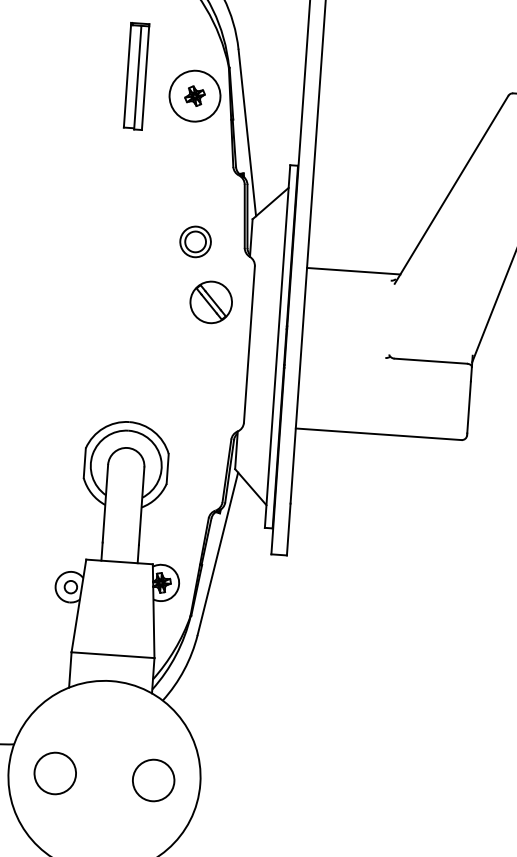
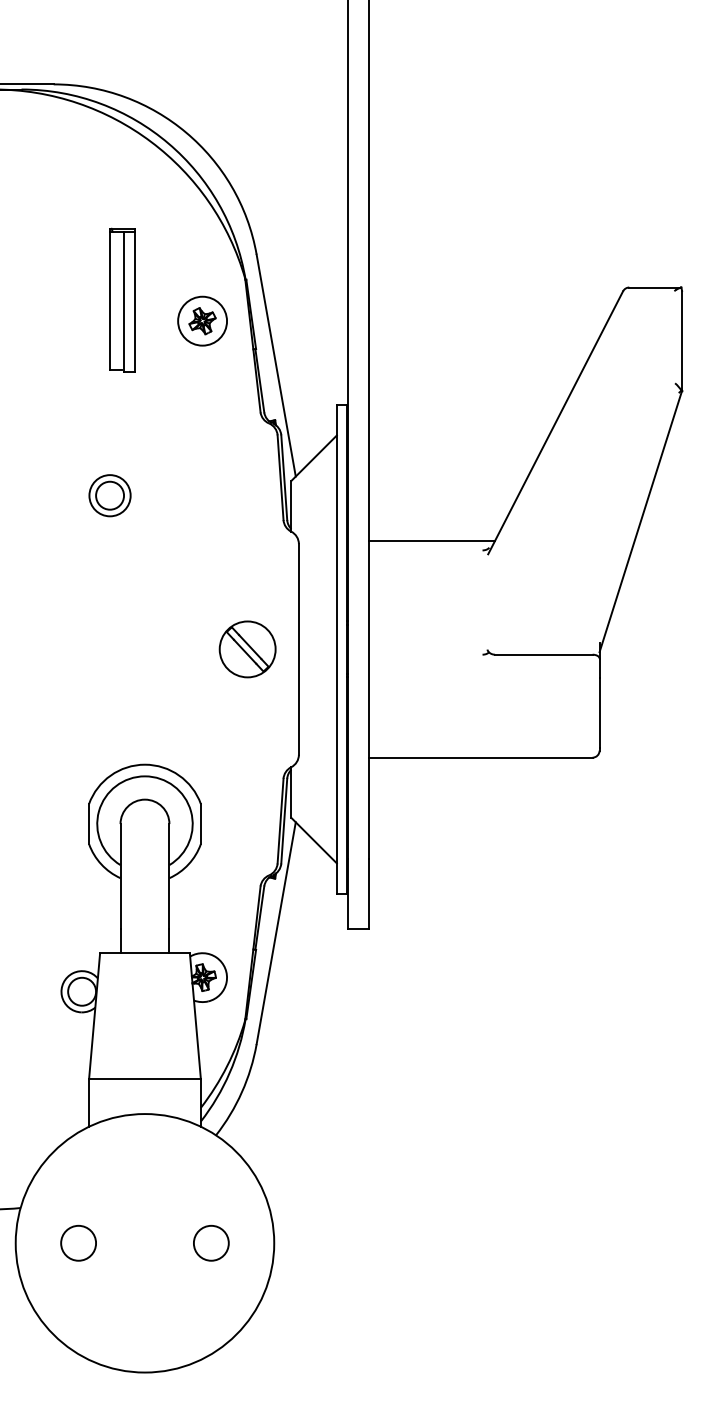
circle: (195, 95) -> (202, 320), size x0.71
part: (195, 241) -> (109, 495), moved
part: (211, 302) -> (247, 649), moved
circle: (71, 587) -> (82, 991), size x1.67
circle: (55, 772) -> (78, 1242), size x0.62
circle: (153, 779) -> (211, 1242), size x0.62

